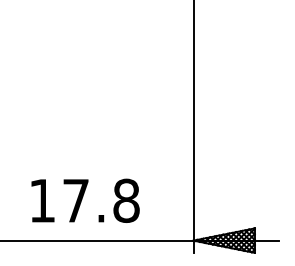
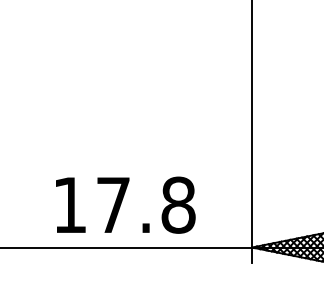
text: (85, 200) -> (125, 204), moved

